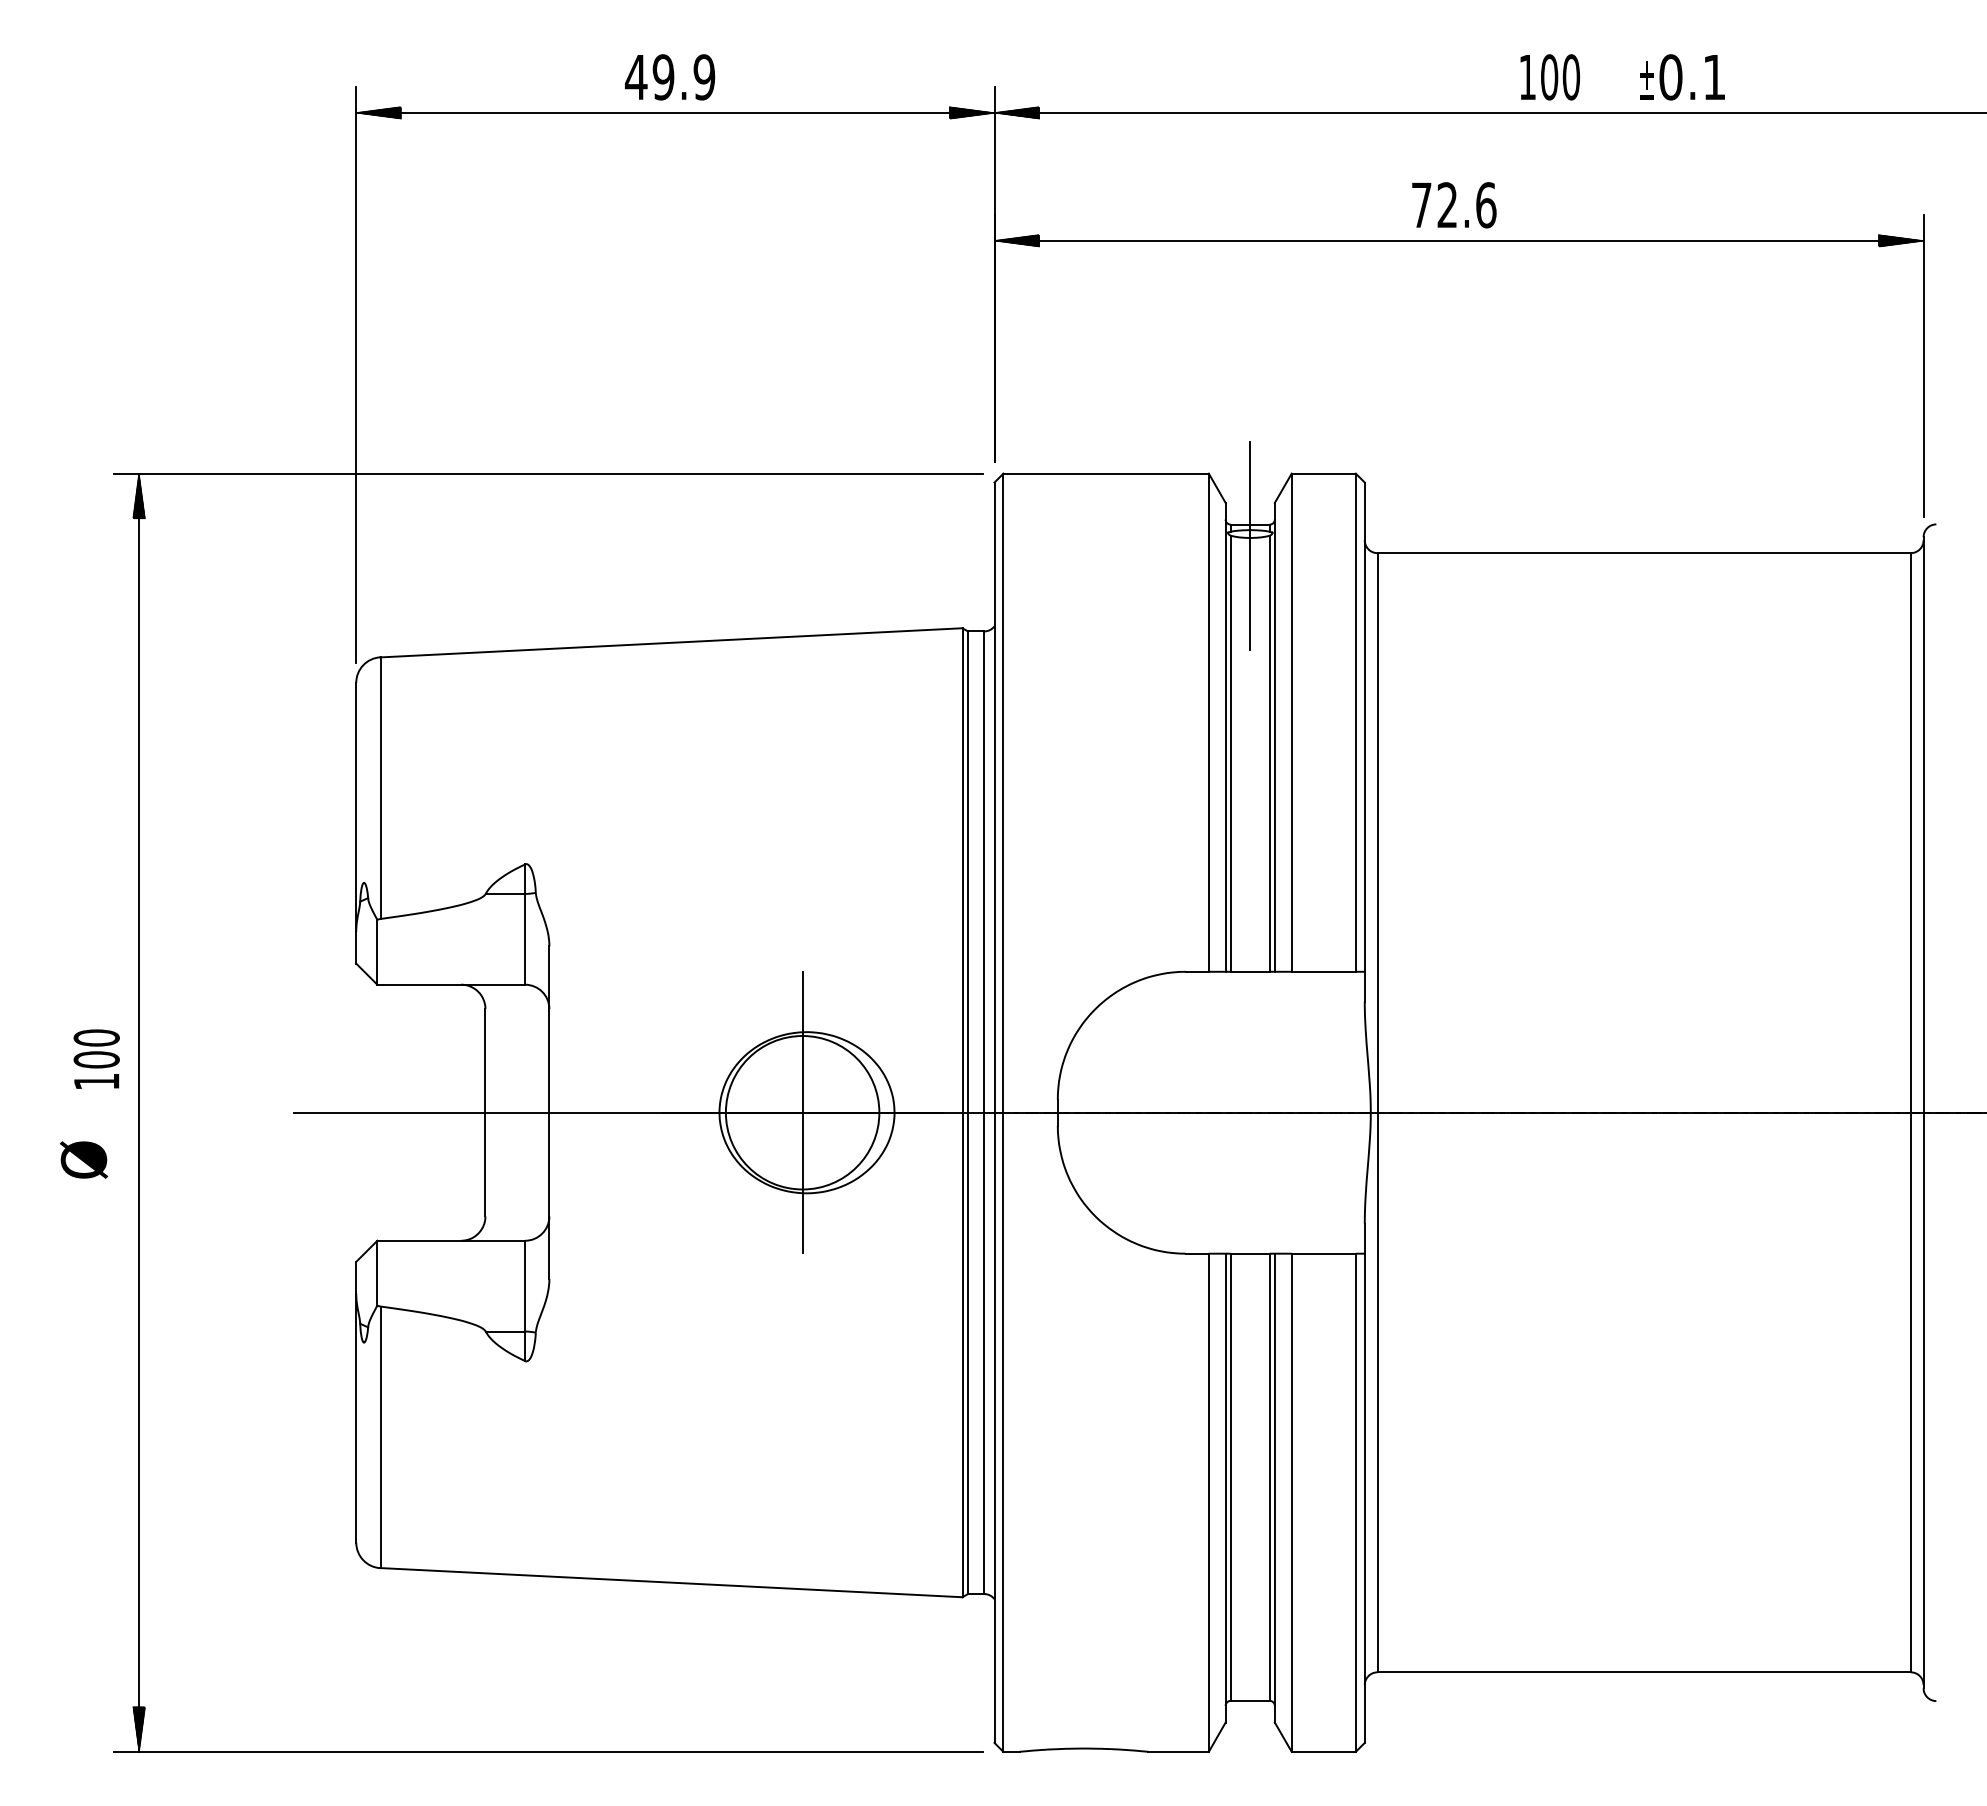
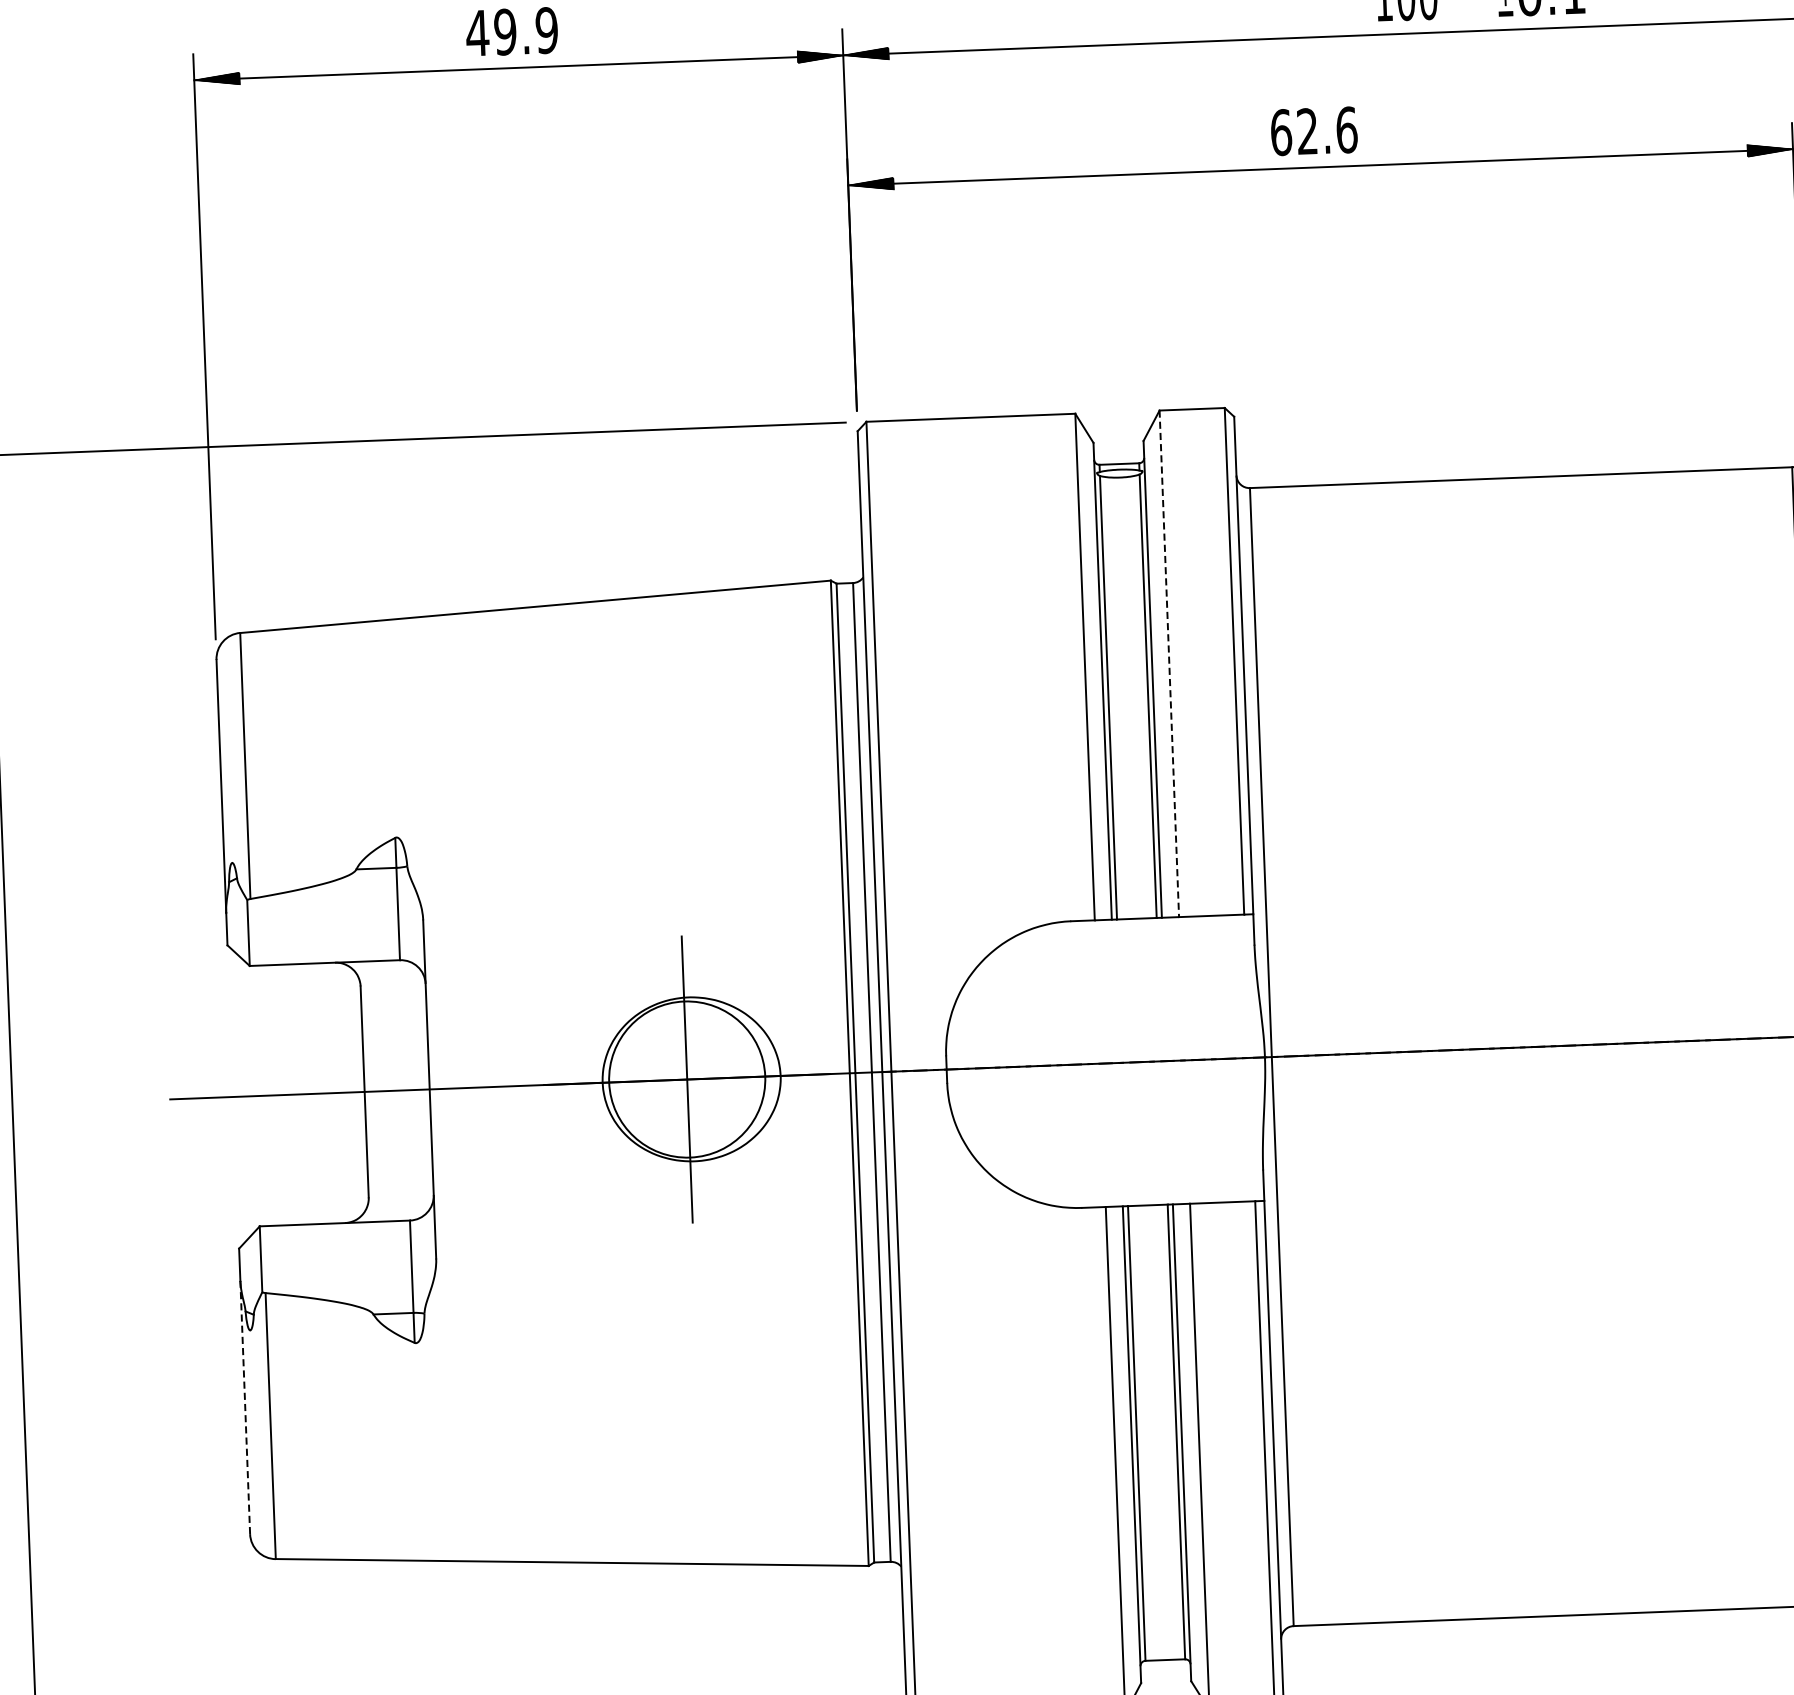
text: (1421, 205) -> (1281, 132), 72.6 -> 62.6
line: (1250, 545) -> (1120, 485), removed
line: (1291, 723) -> (1169, 664), solid -> dashed
line: (356, 1418) -> (245, 1407), solid -> dashed

